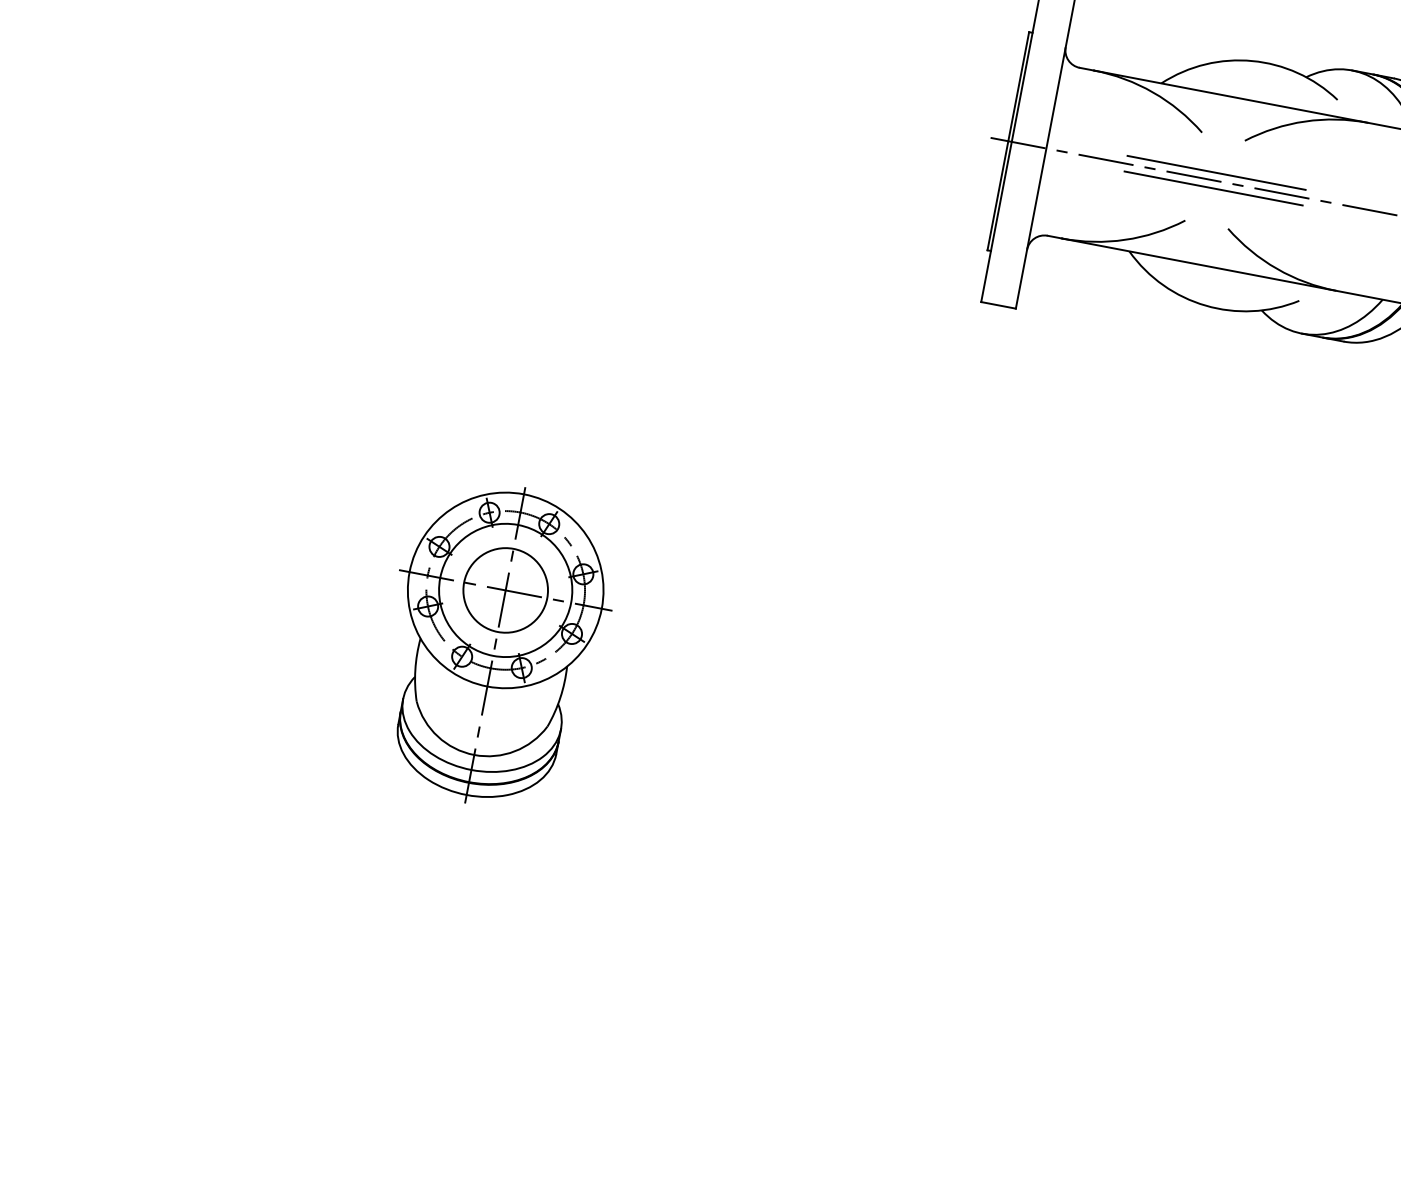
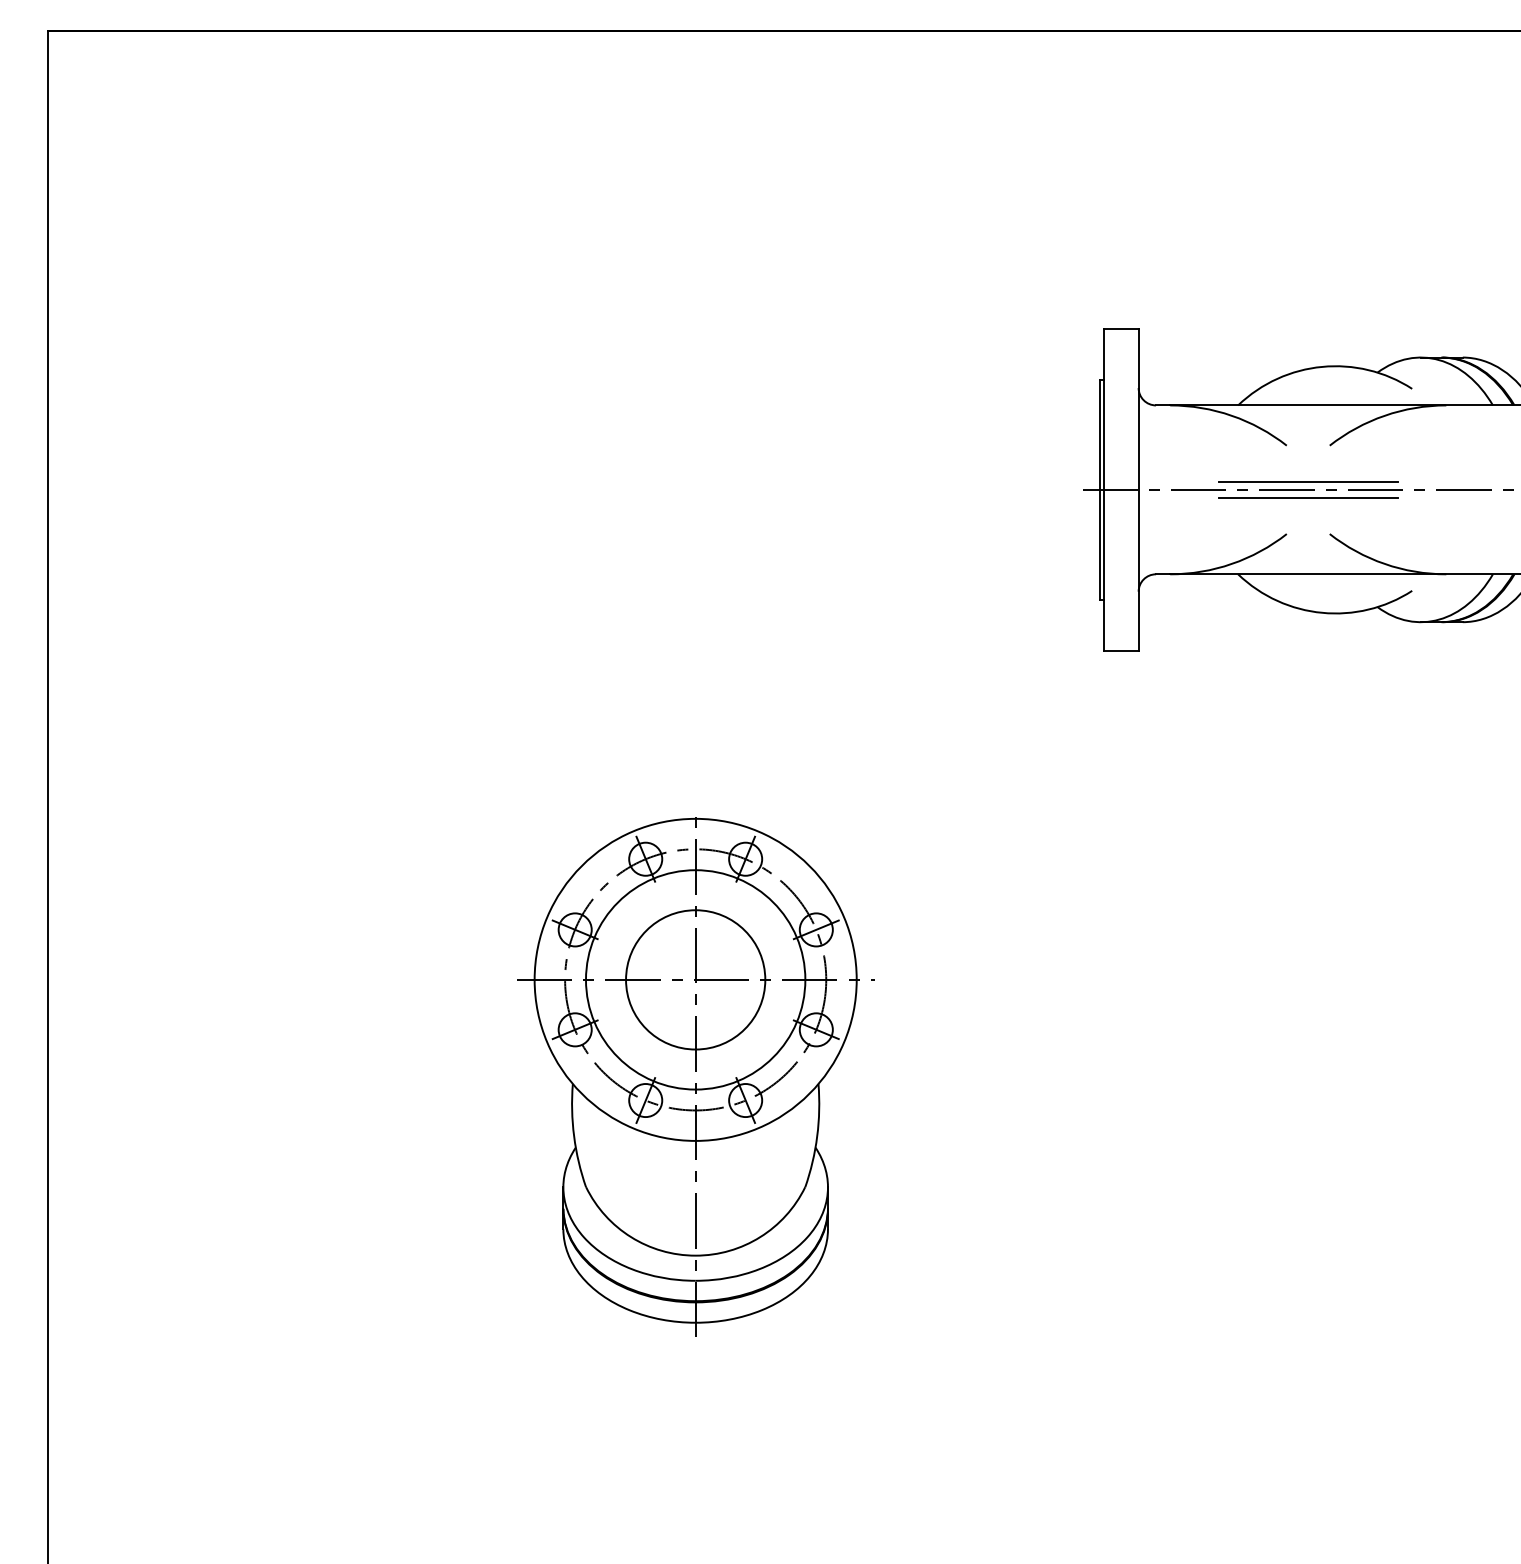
part: (494, 647) -> (695, 1076), size x1.67

